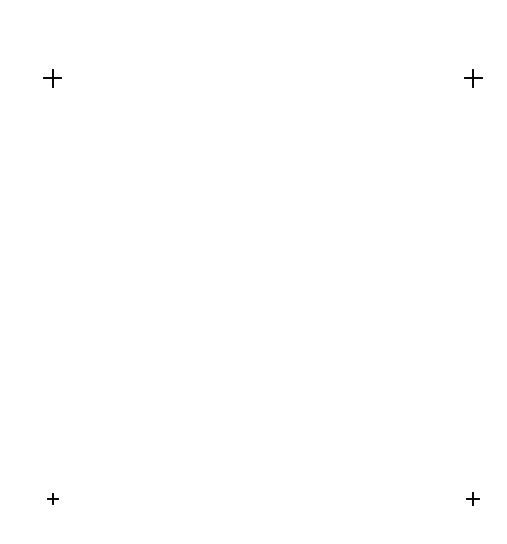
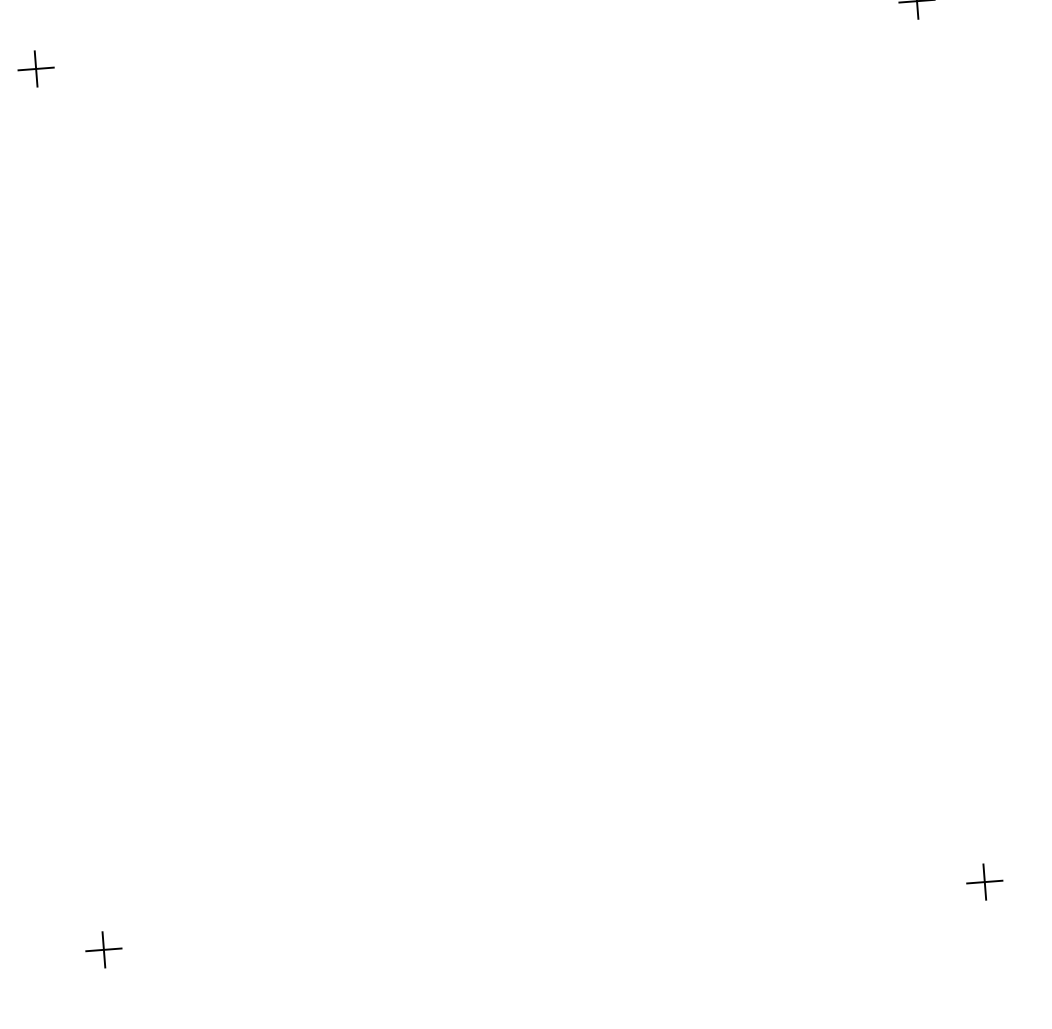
part: (52, 498) -> (103, 949), size x1.67
part: (473, 498) -> (985, 881), size x1.43

